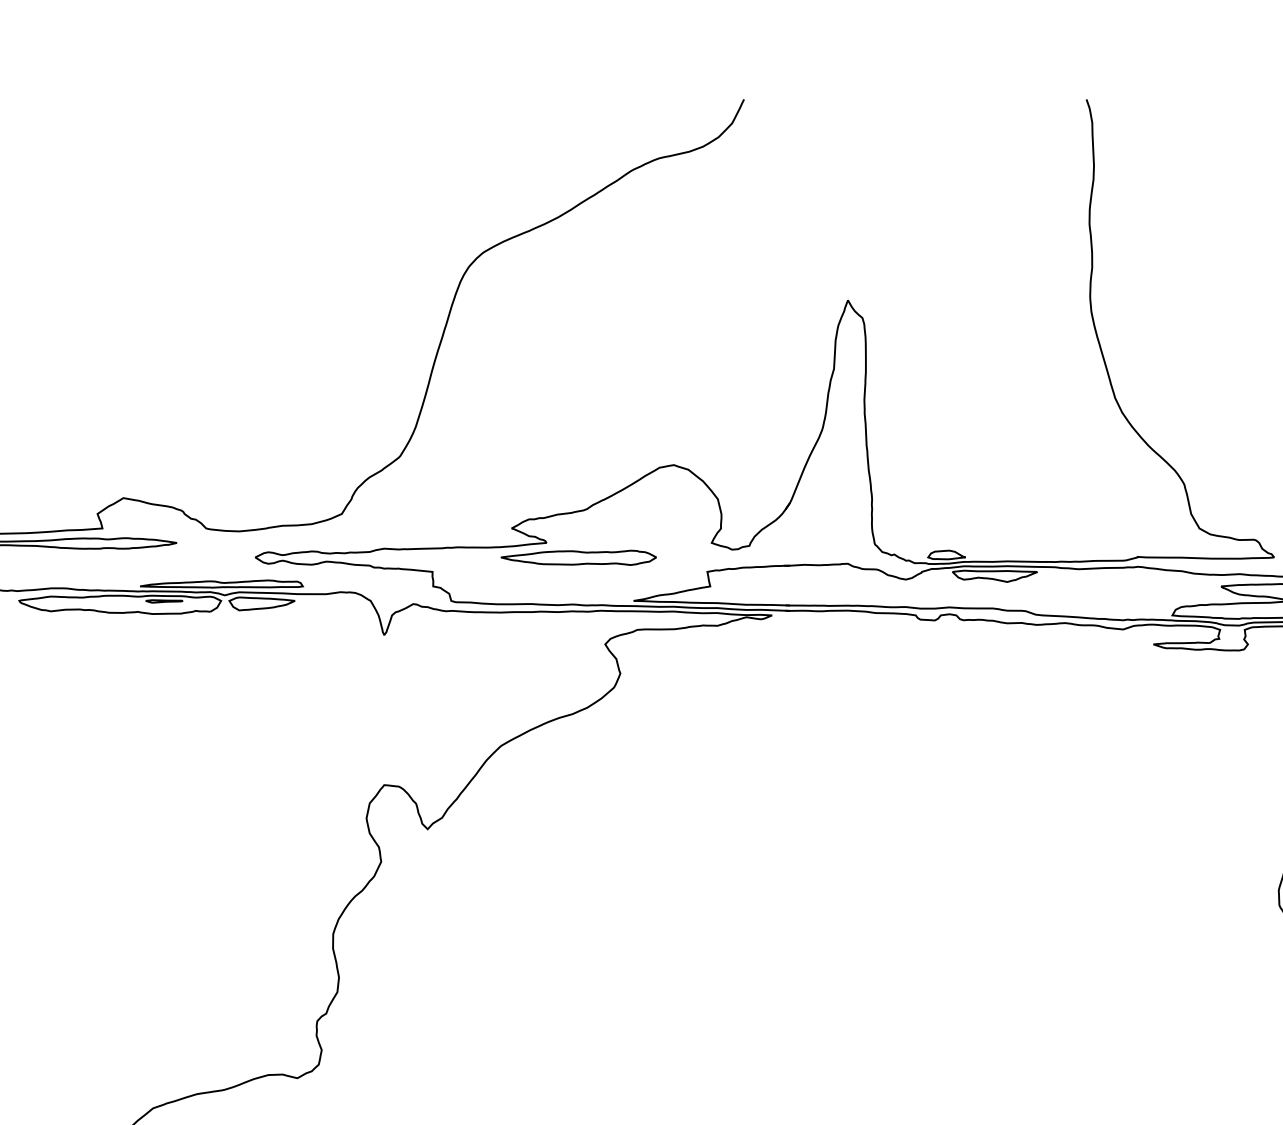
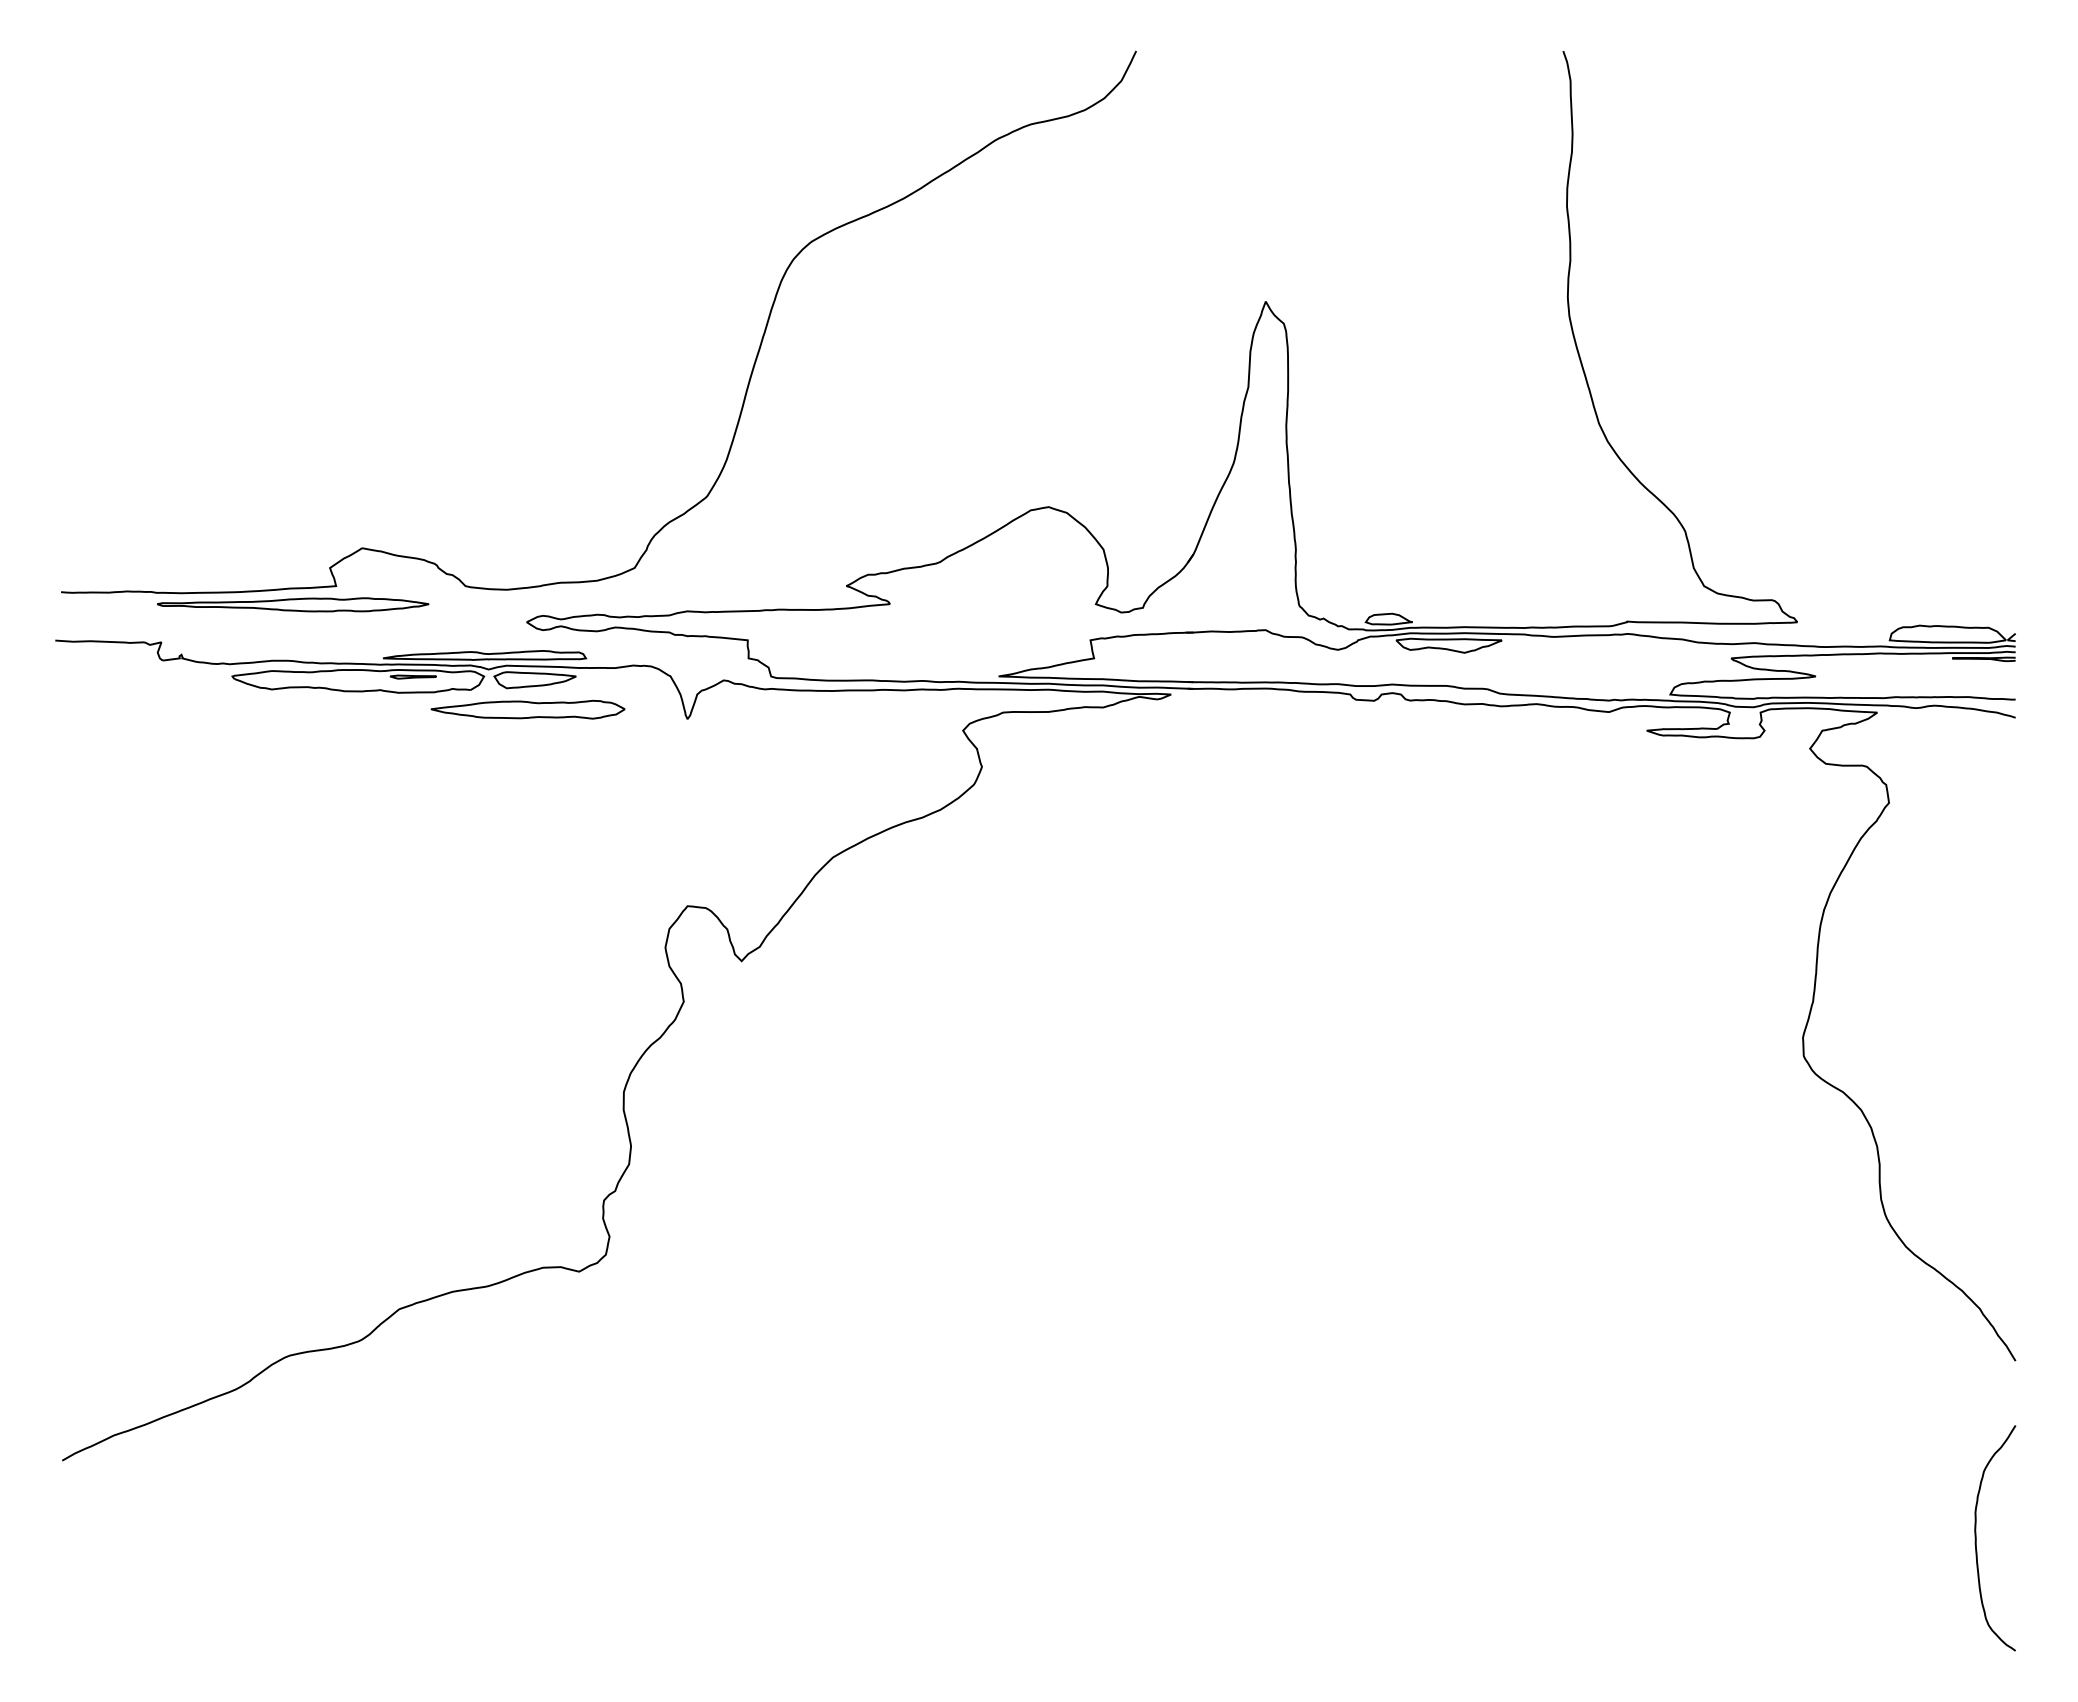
part: (578, 557) -> (527, 709), moved

